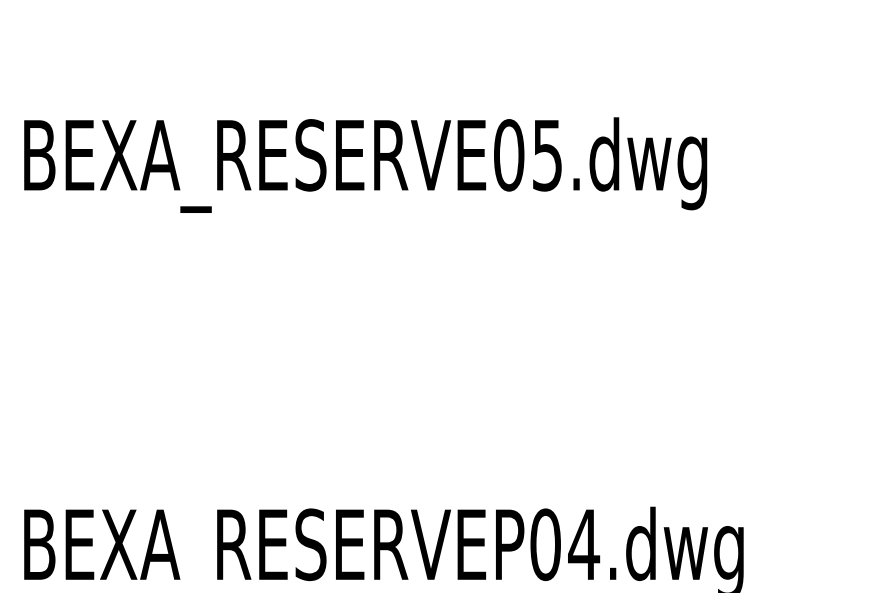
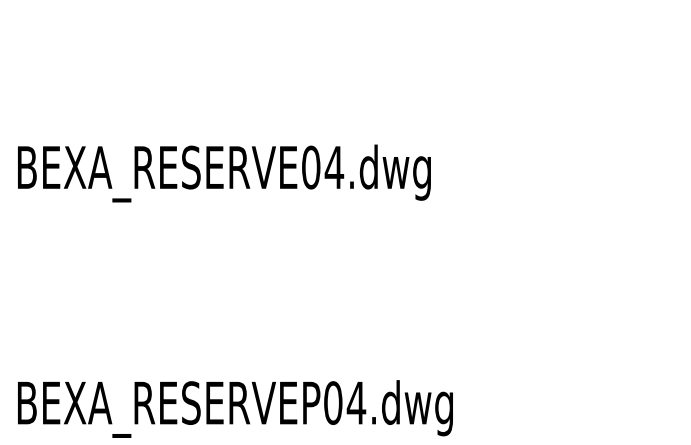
text: (547, 155) -> (334, 167), BEXA_RESERVE05.dwg -> BEXA_RESERVE04.dwg

